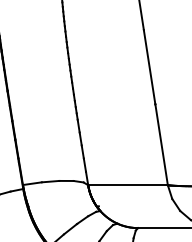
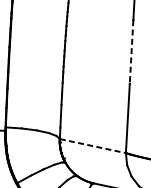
line: (149, 67) -> (131, 52), solid -> dashed
line: (128, 185) -> (93, 146), solid -> dashed

